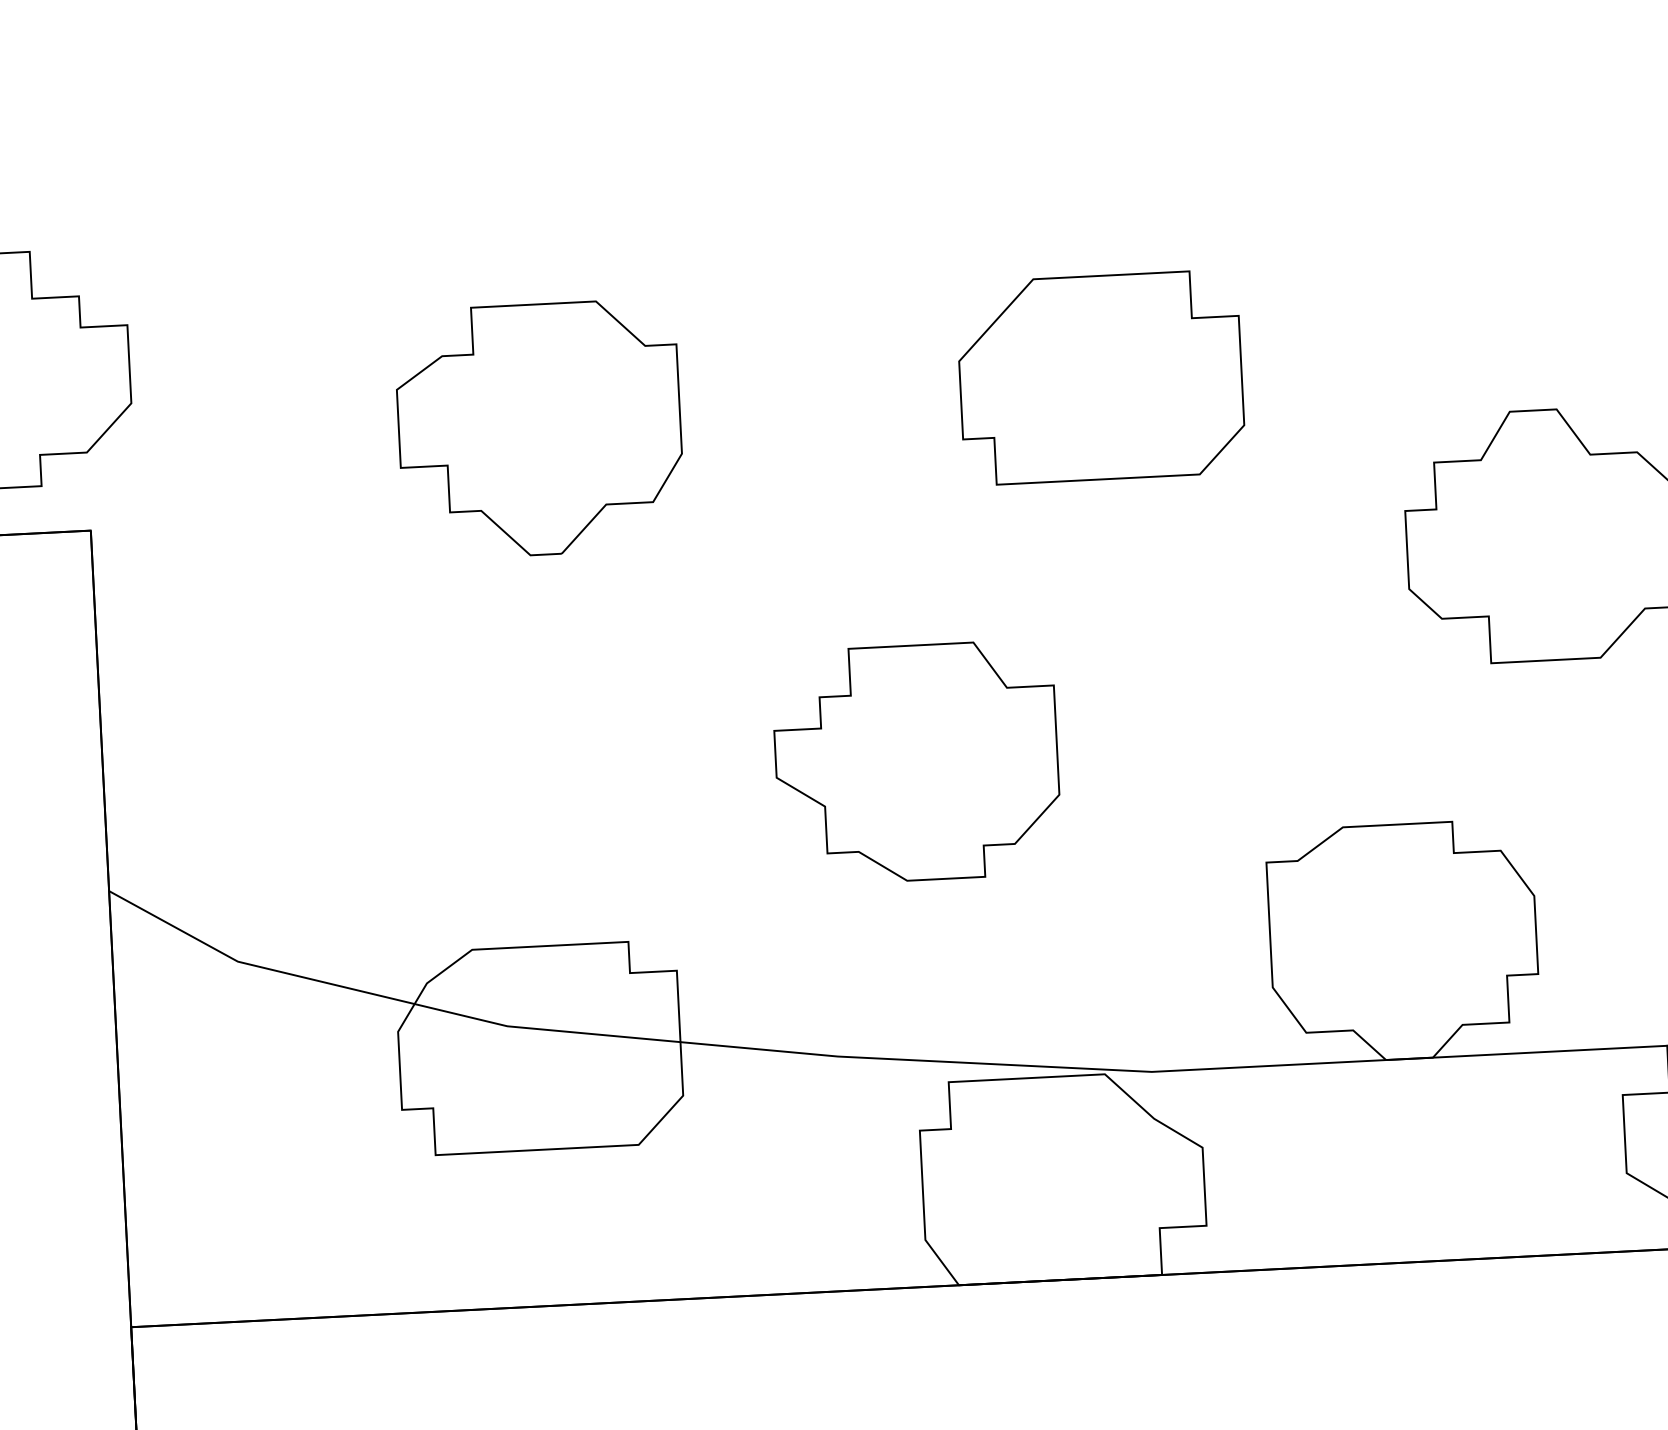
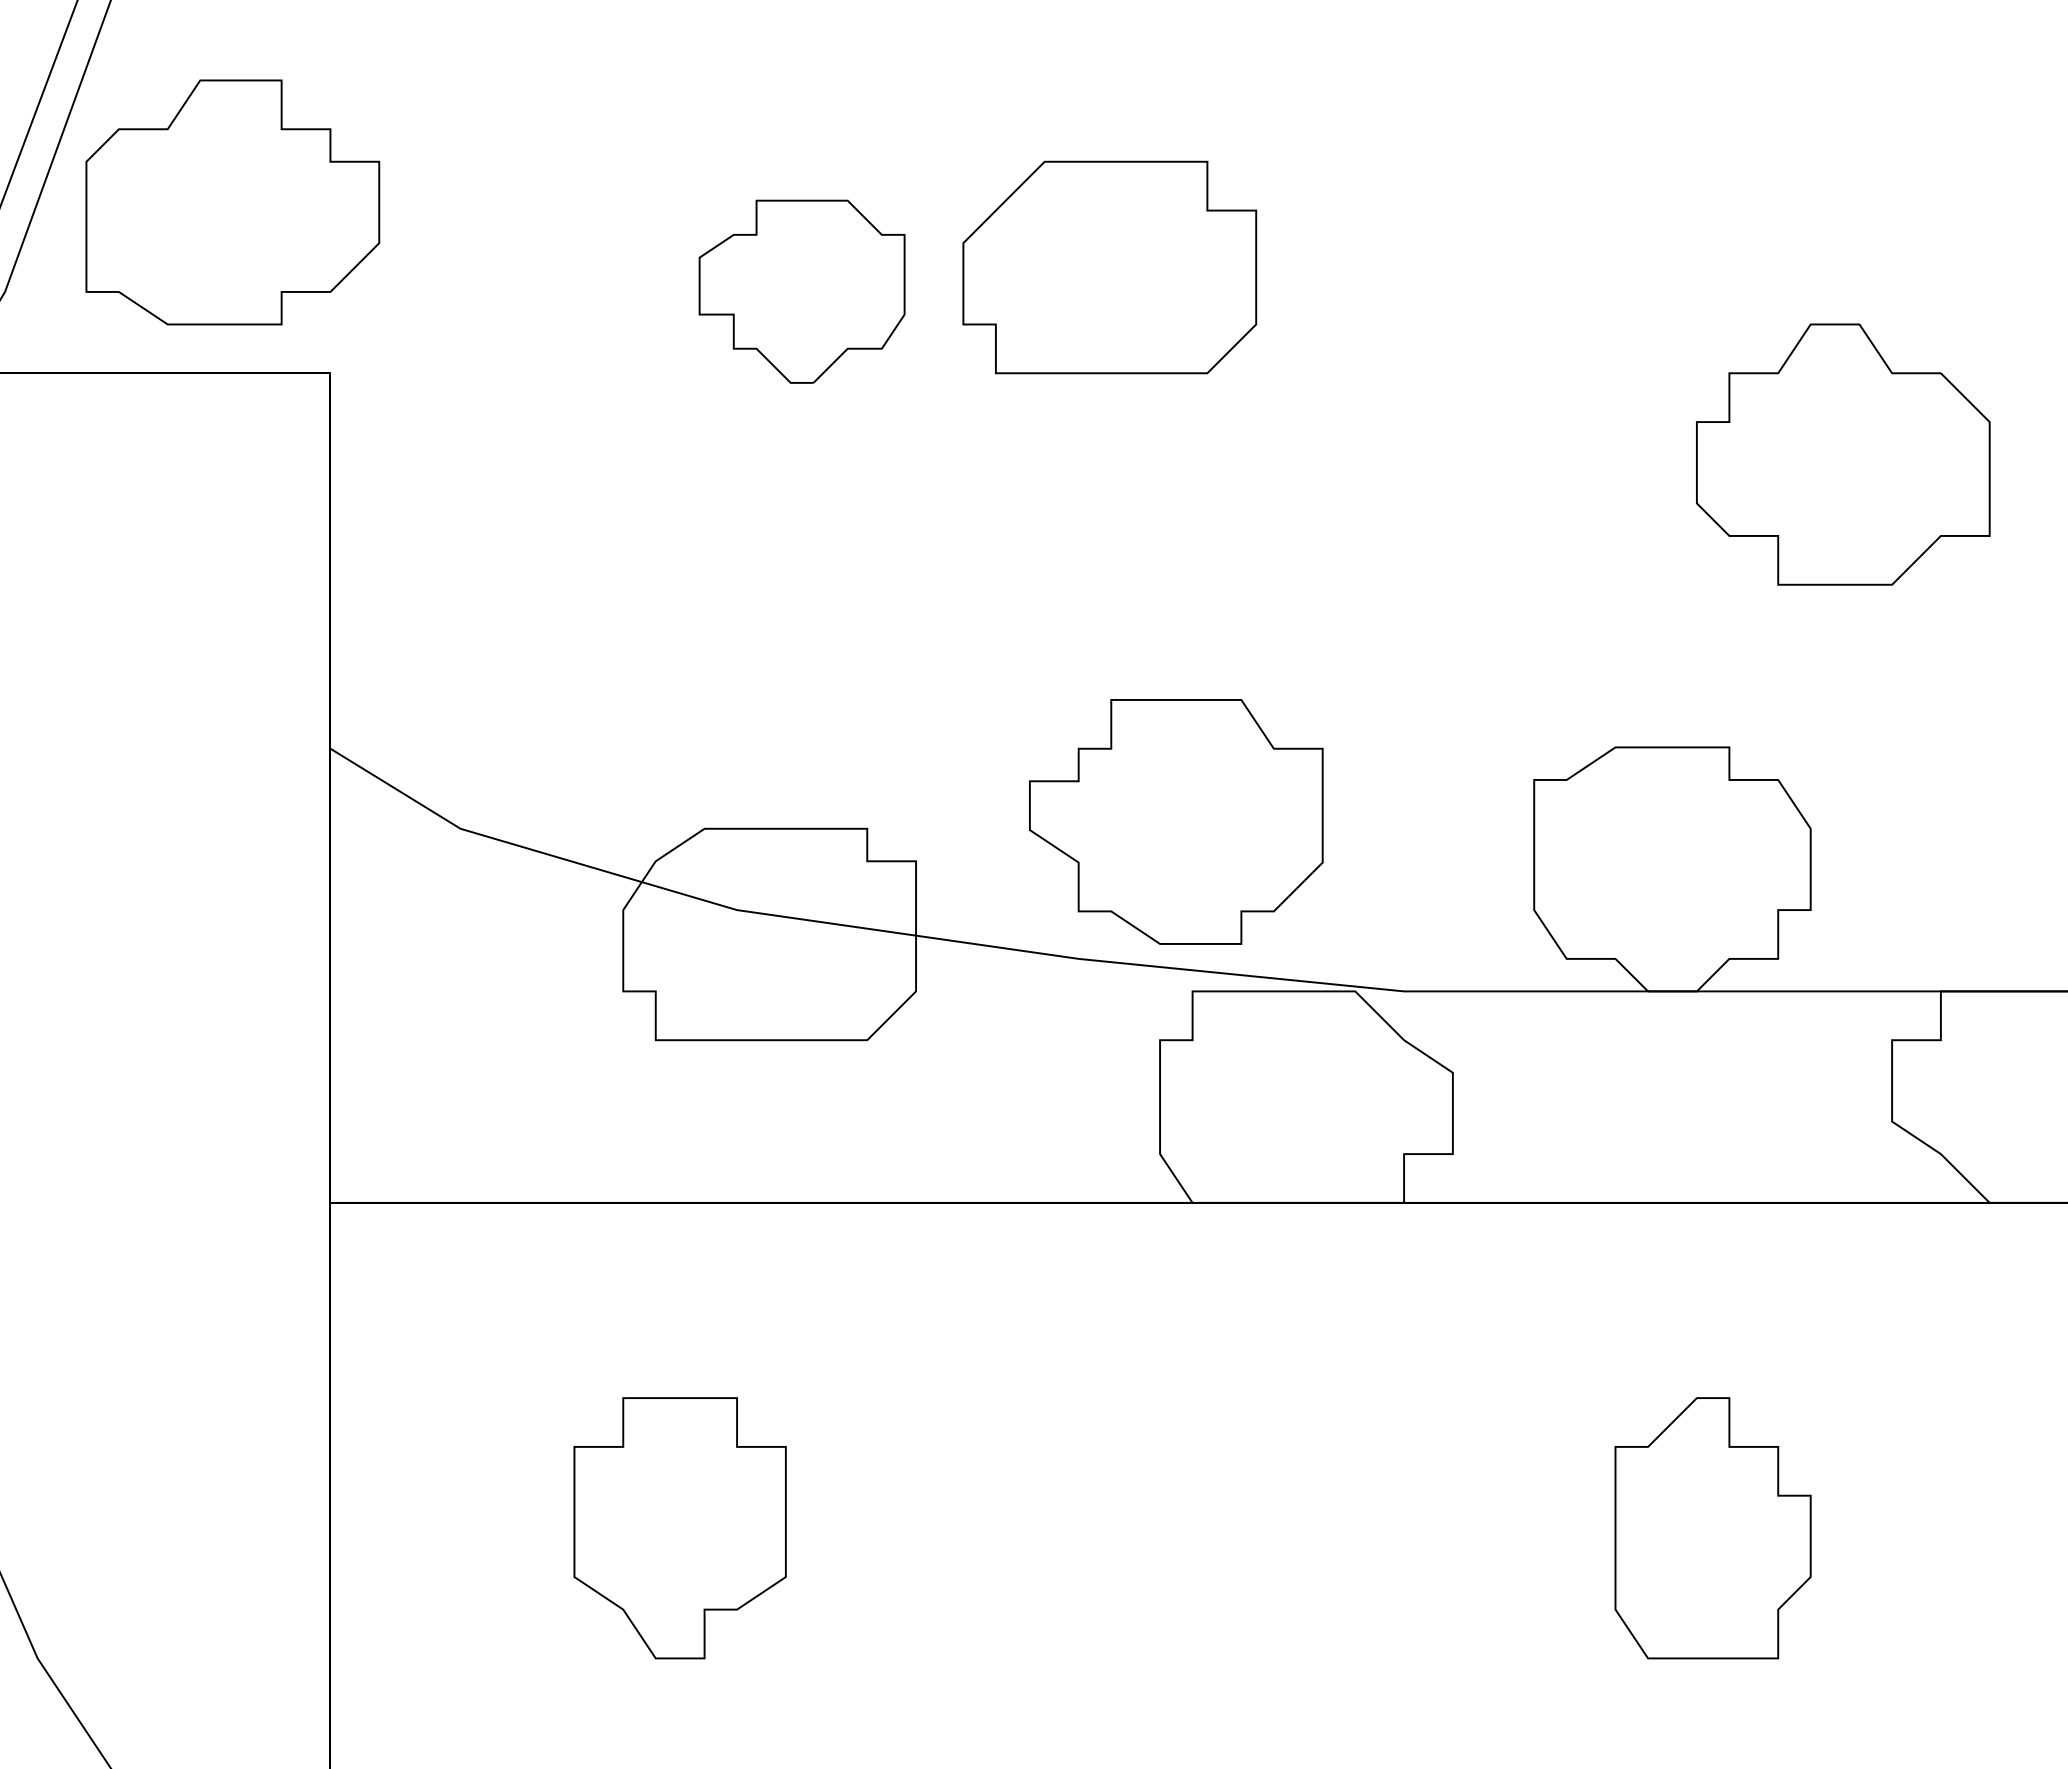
part: (1100, 377) -> (1109, 267), moved
part: (539, 429) -> (801, 291), size x0.7
part: (917, 762) -> (1176, 821), moved

